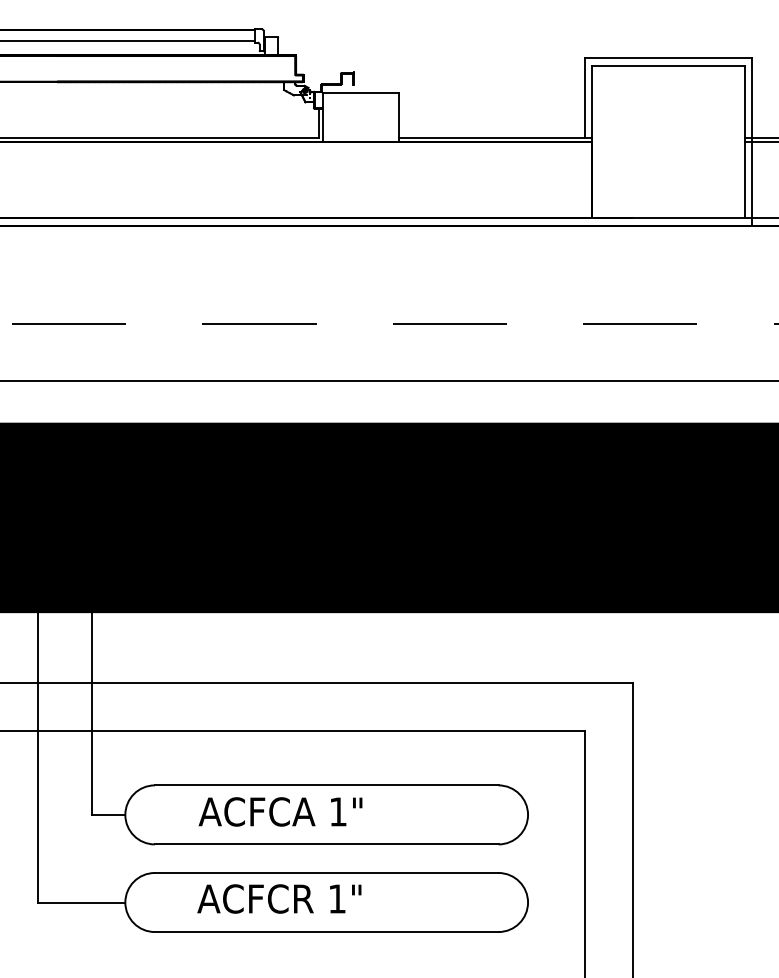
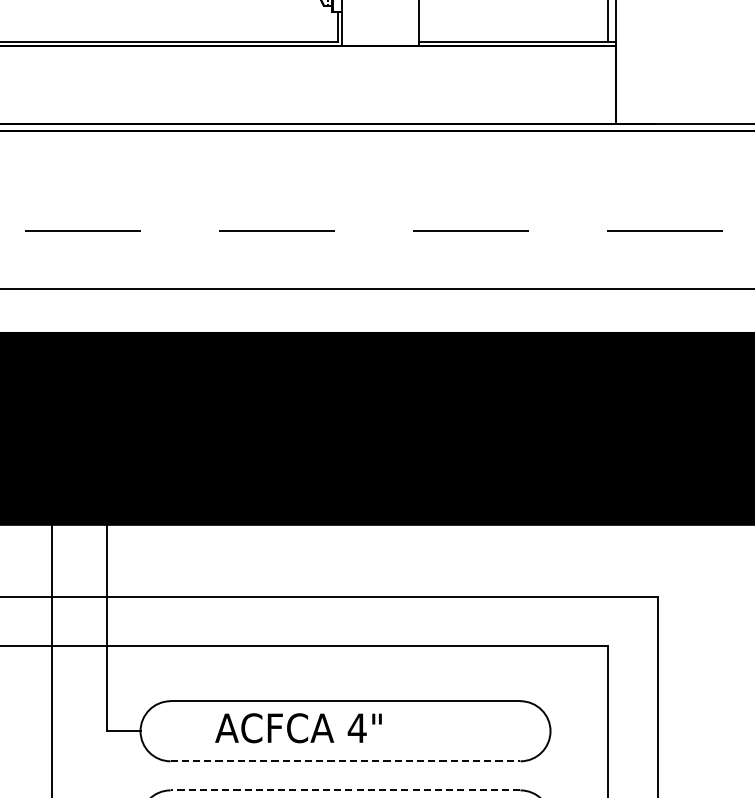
text: (337, 811) -> (356, 727), 1" -> 4"
line: (326, 844) -> (345, 761), solid -> dashed
line: (326, 873) -> (345, 790), solid -> dashed

